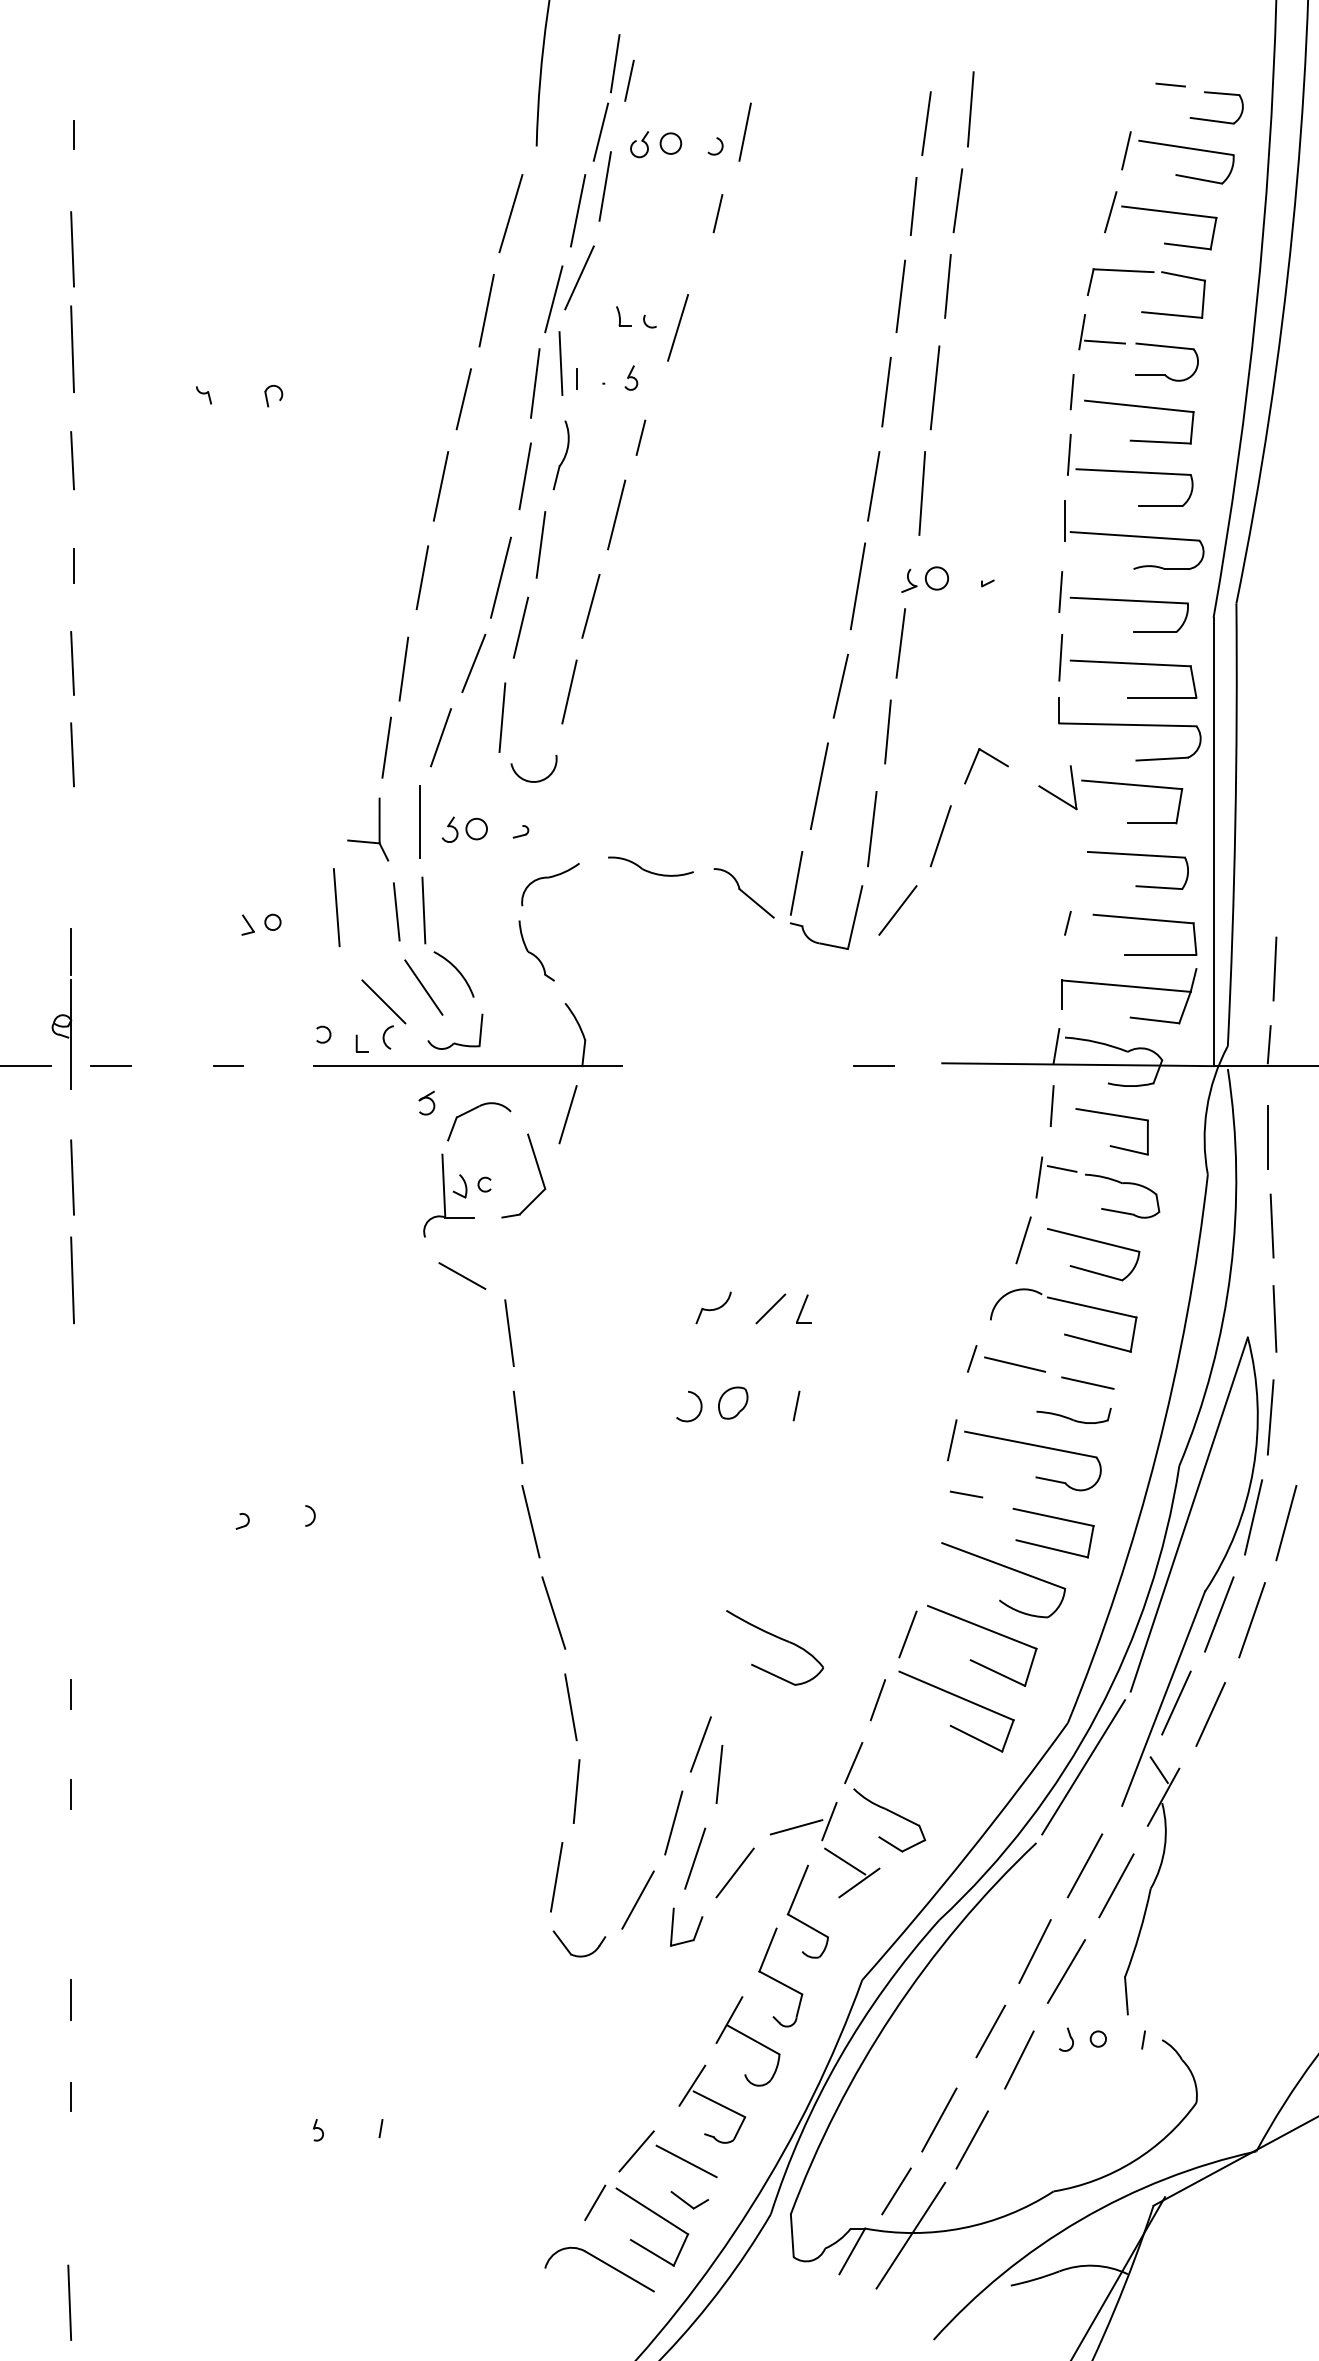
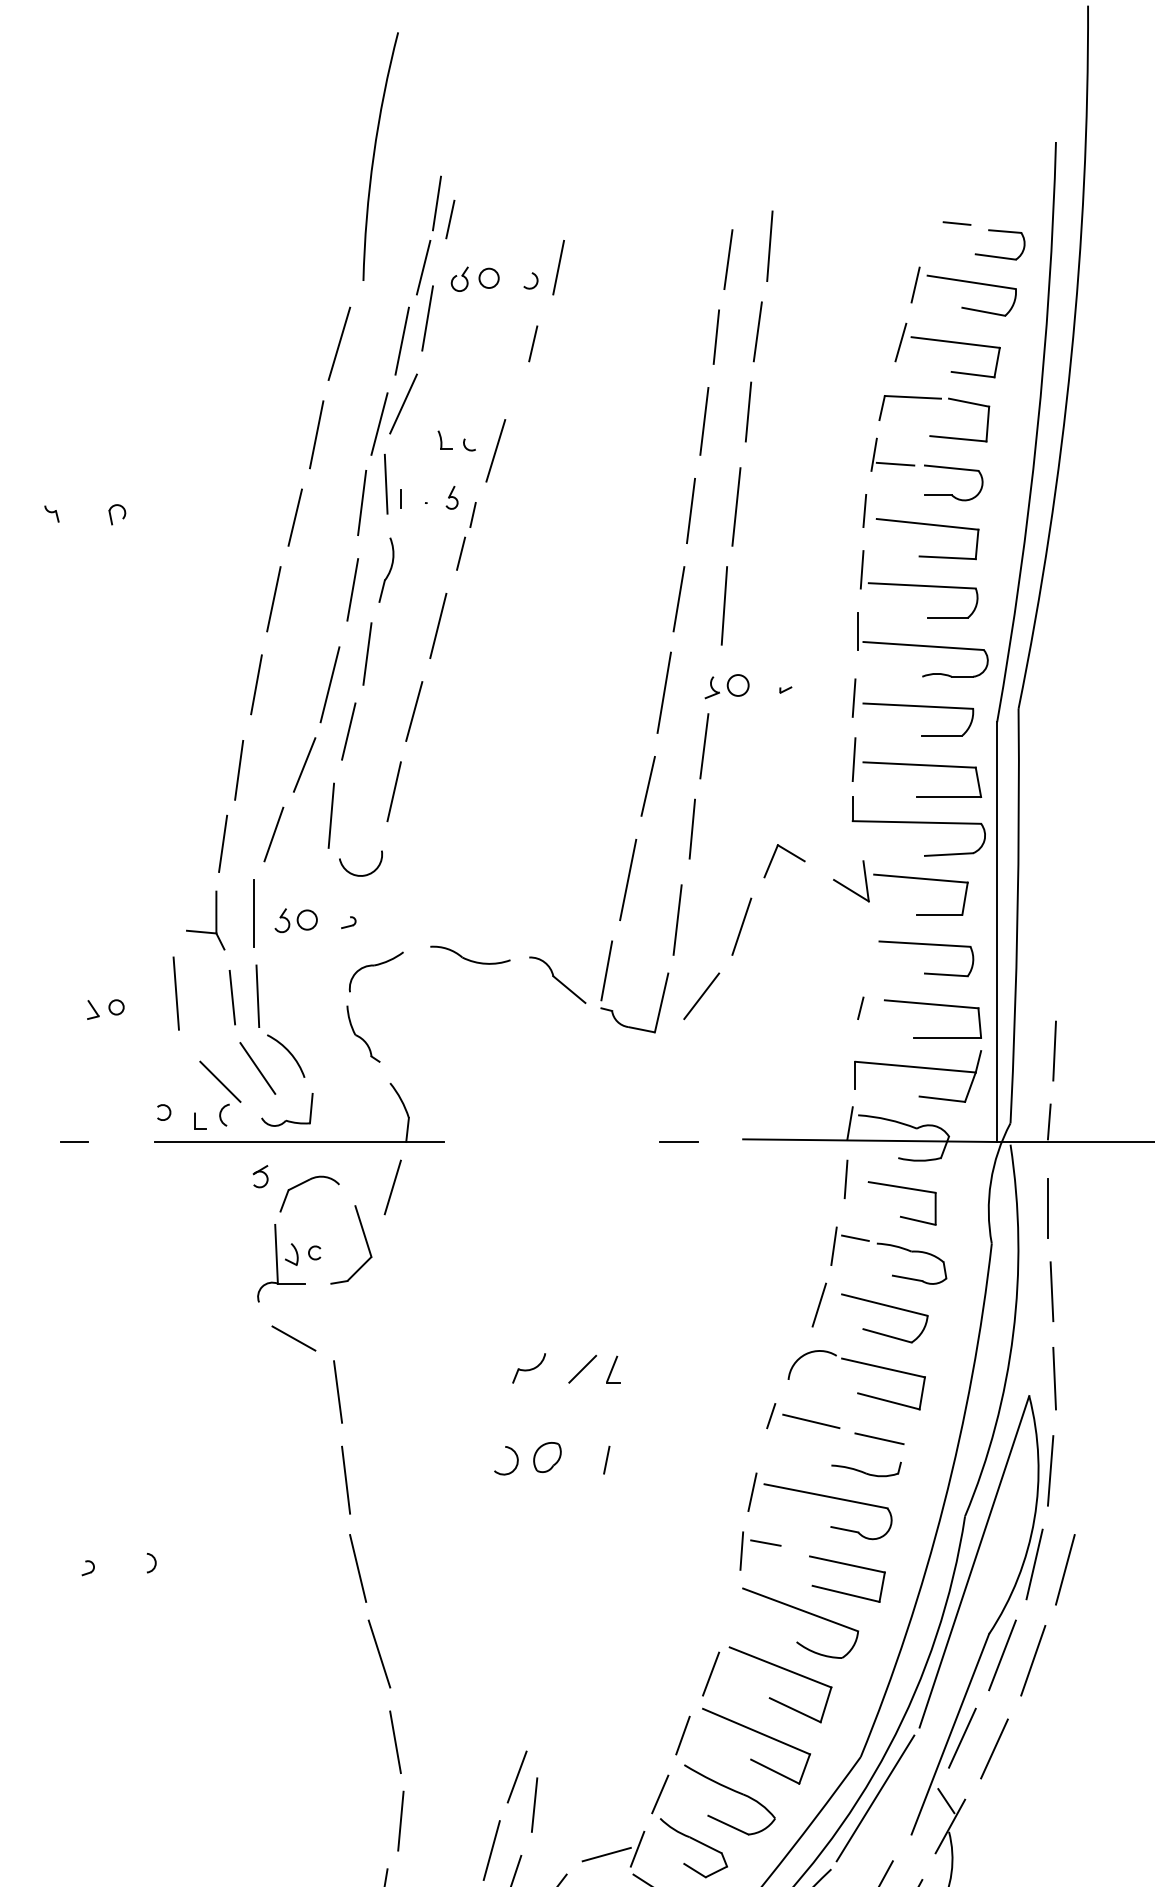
line: (653, 396) -> (472, 515), added
line: (940, 1503) -> (741, 1551), added
part: (777, 1638) -> (732, 1791), moved

